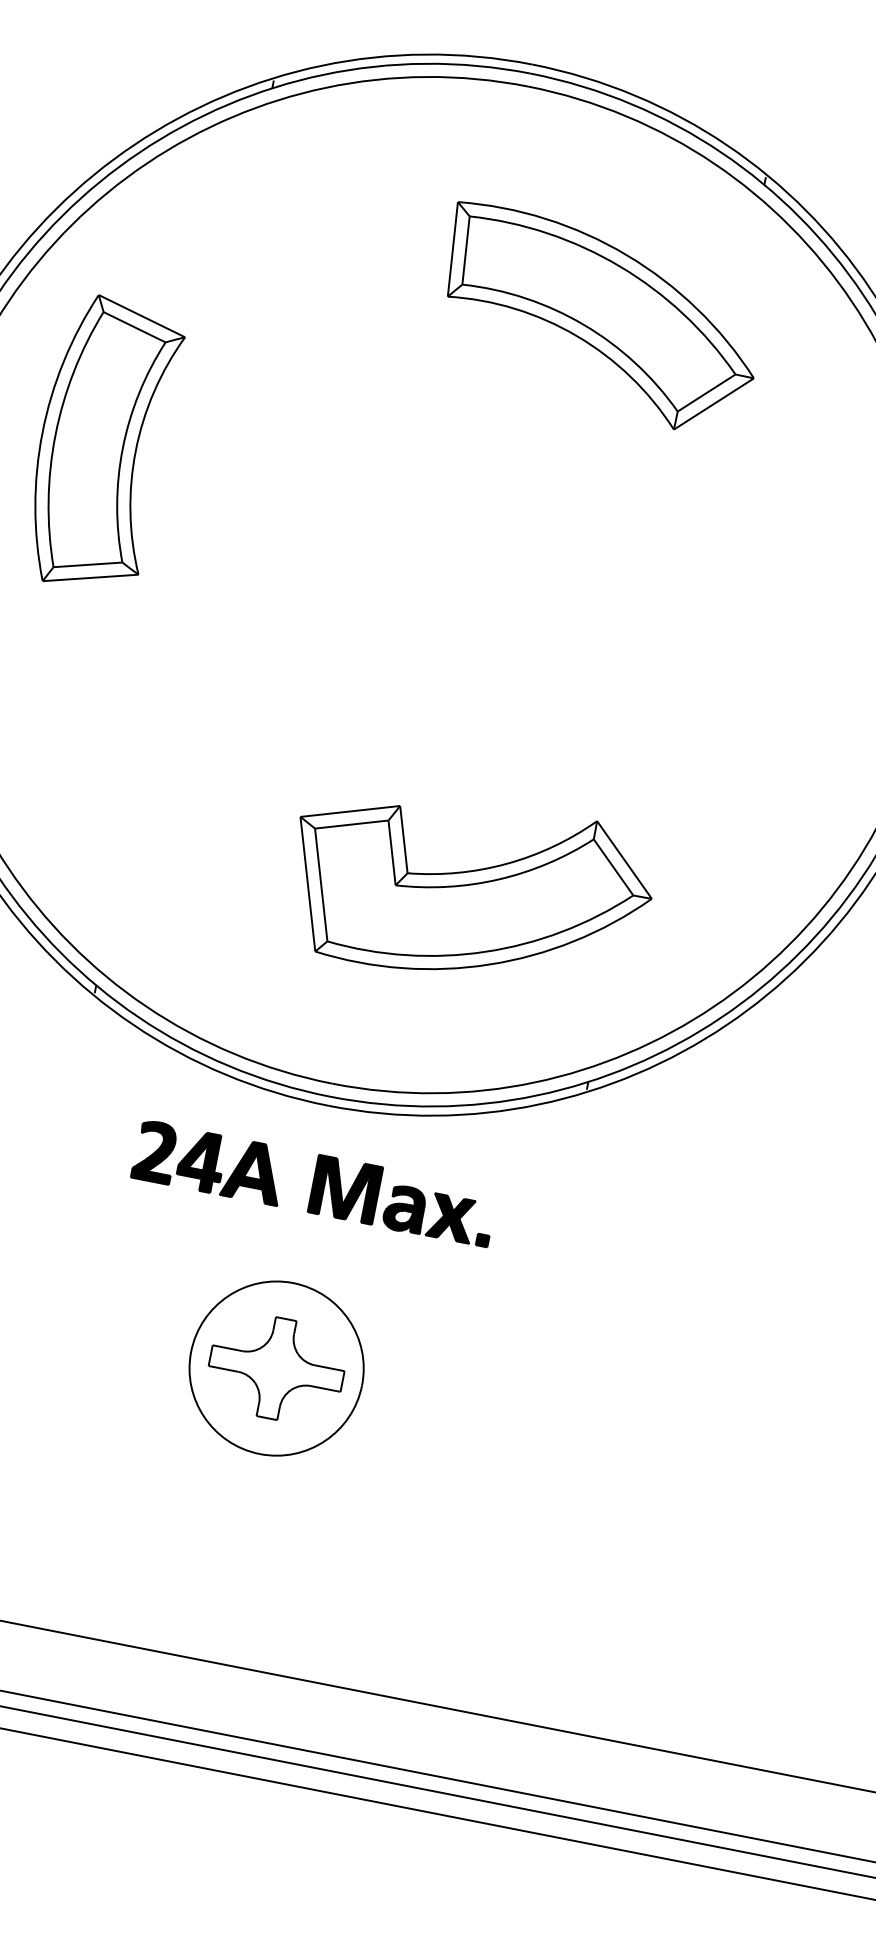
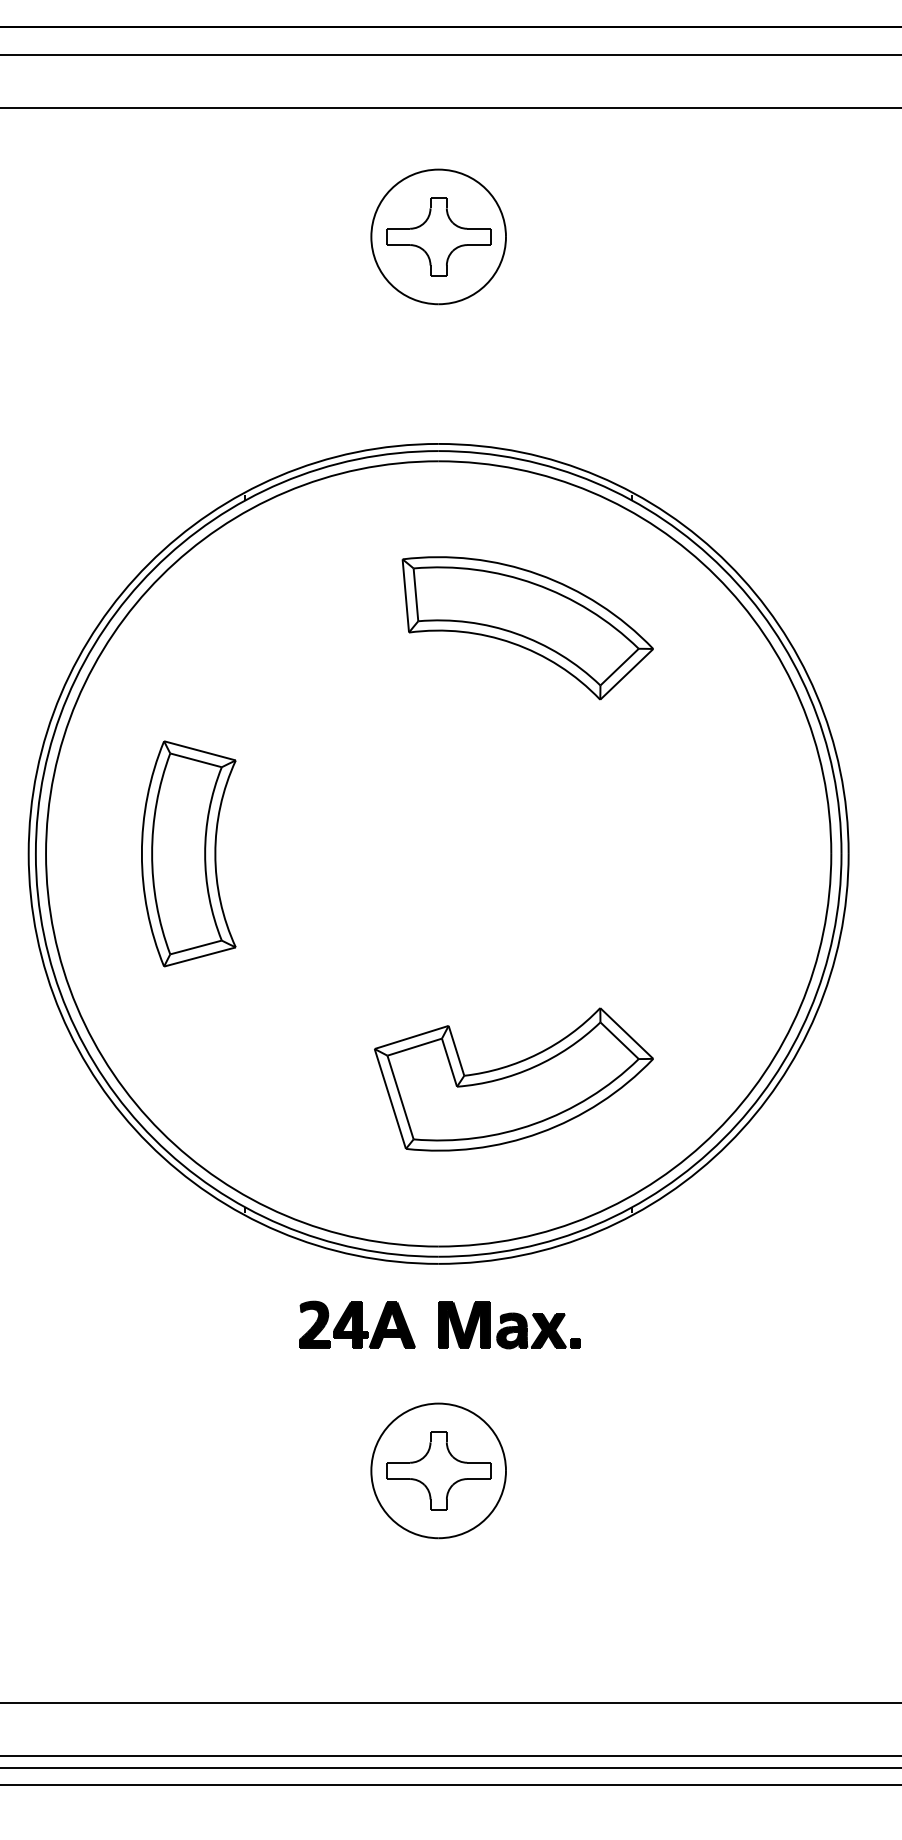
part: (101, 443) -> (188, 853), moved

